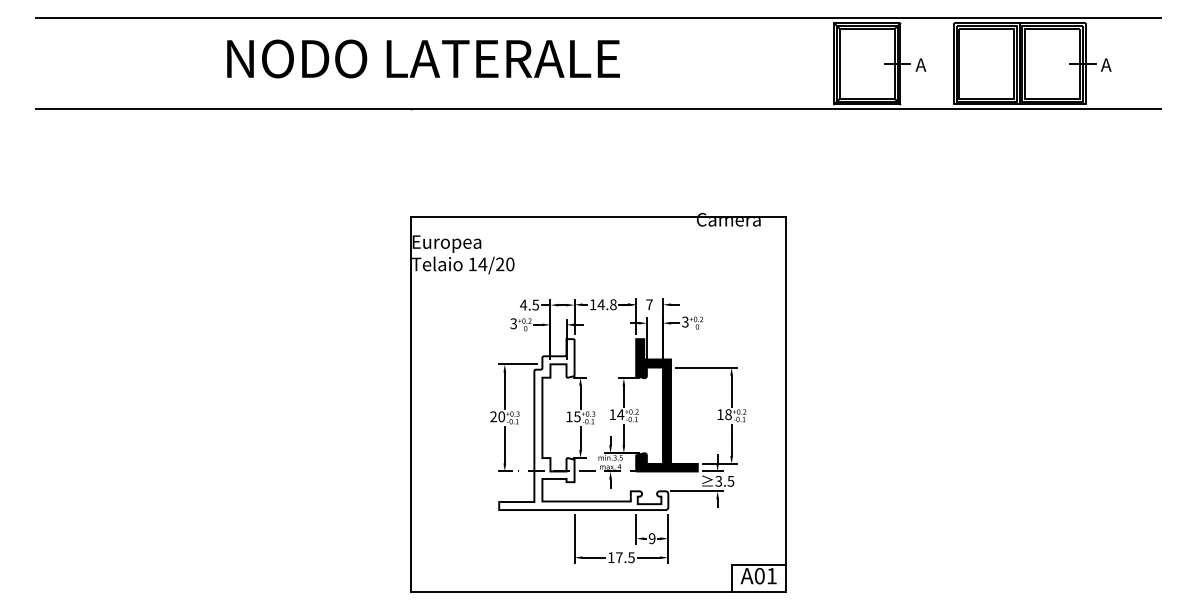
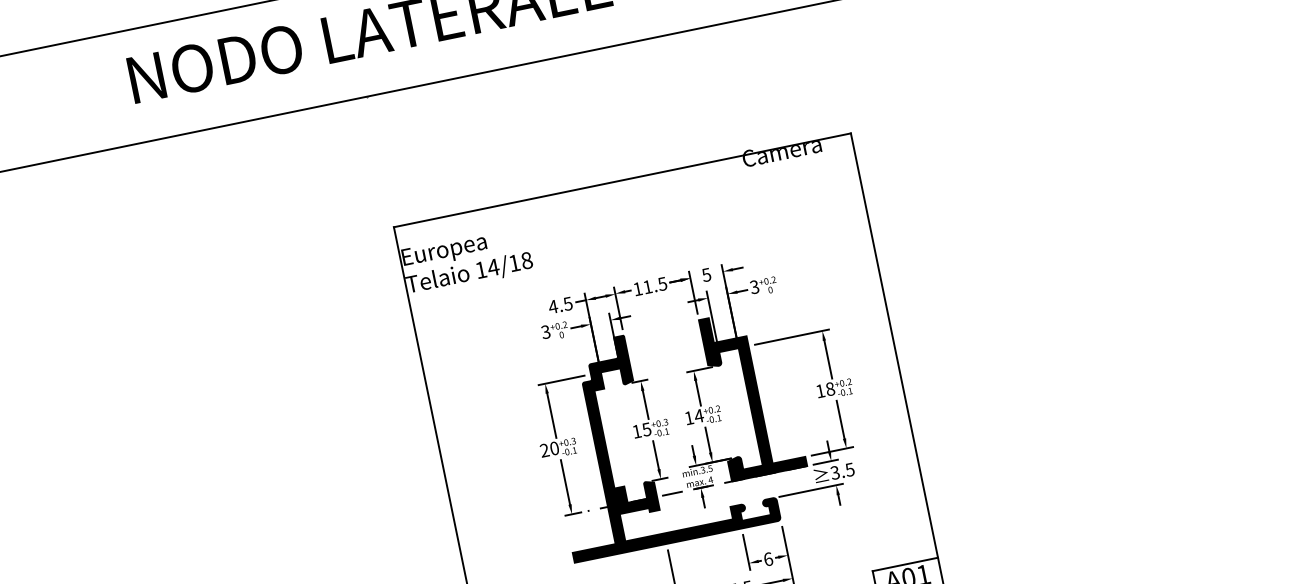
text: (505, 264) -> (521, 261), 14/20 -> 14/18
text: (606, 304) -> (654, 285), 14.8 -> 11.5
text: (649, 304) -> (706, 274), 7 -> 5
fill: (583, 424) -> (656, 437), added
text: (651, 538) -> (767, 559), 9 -> 6

